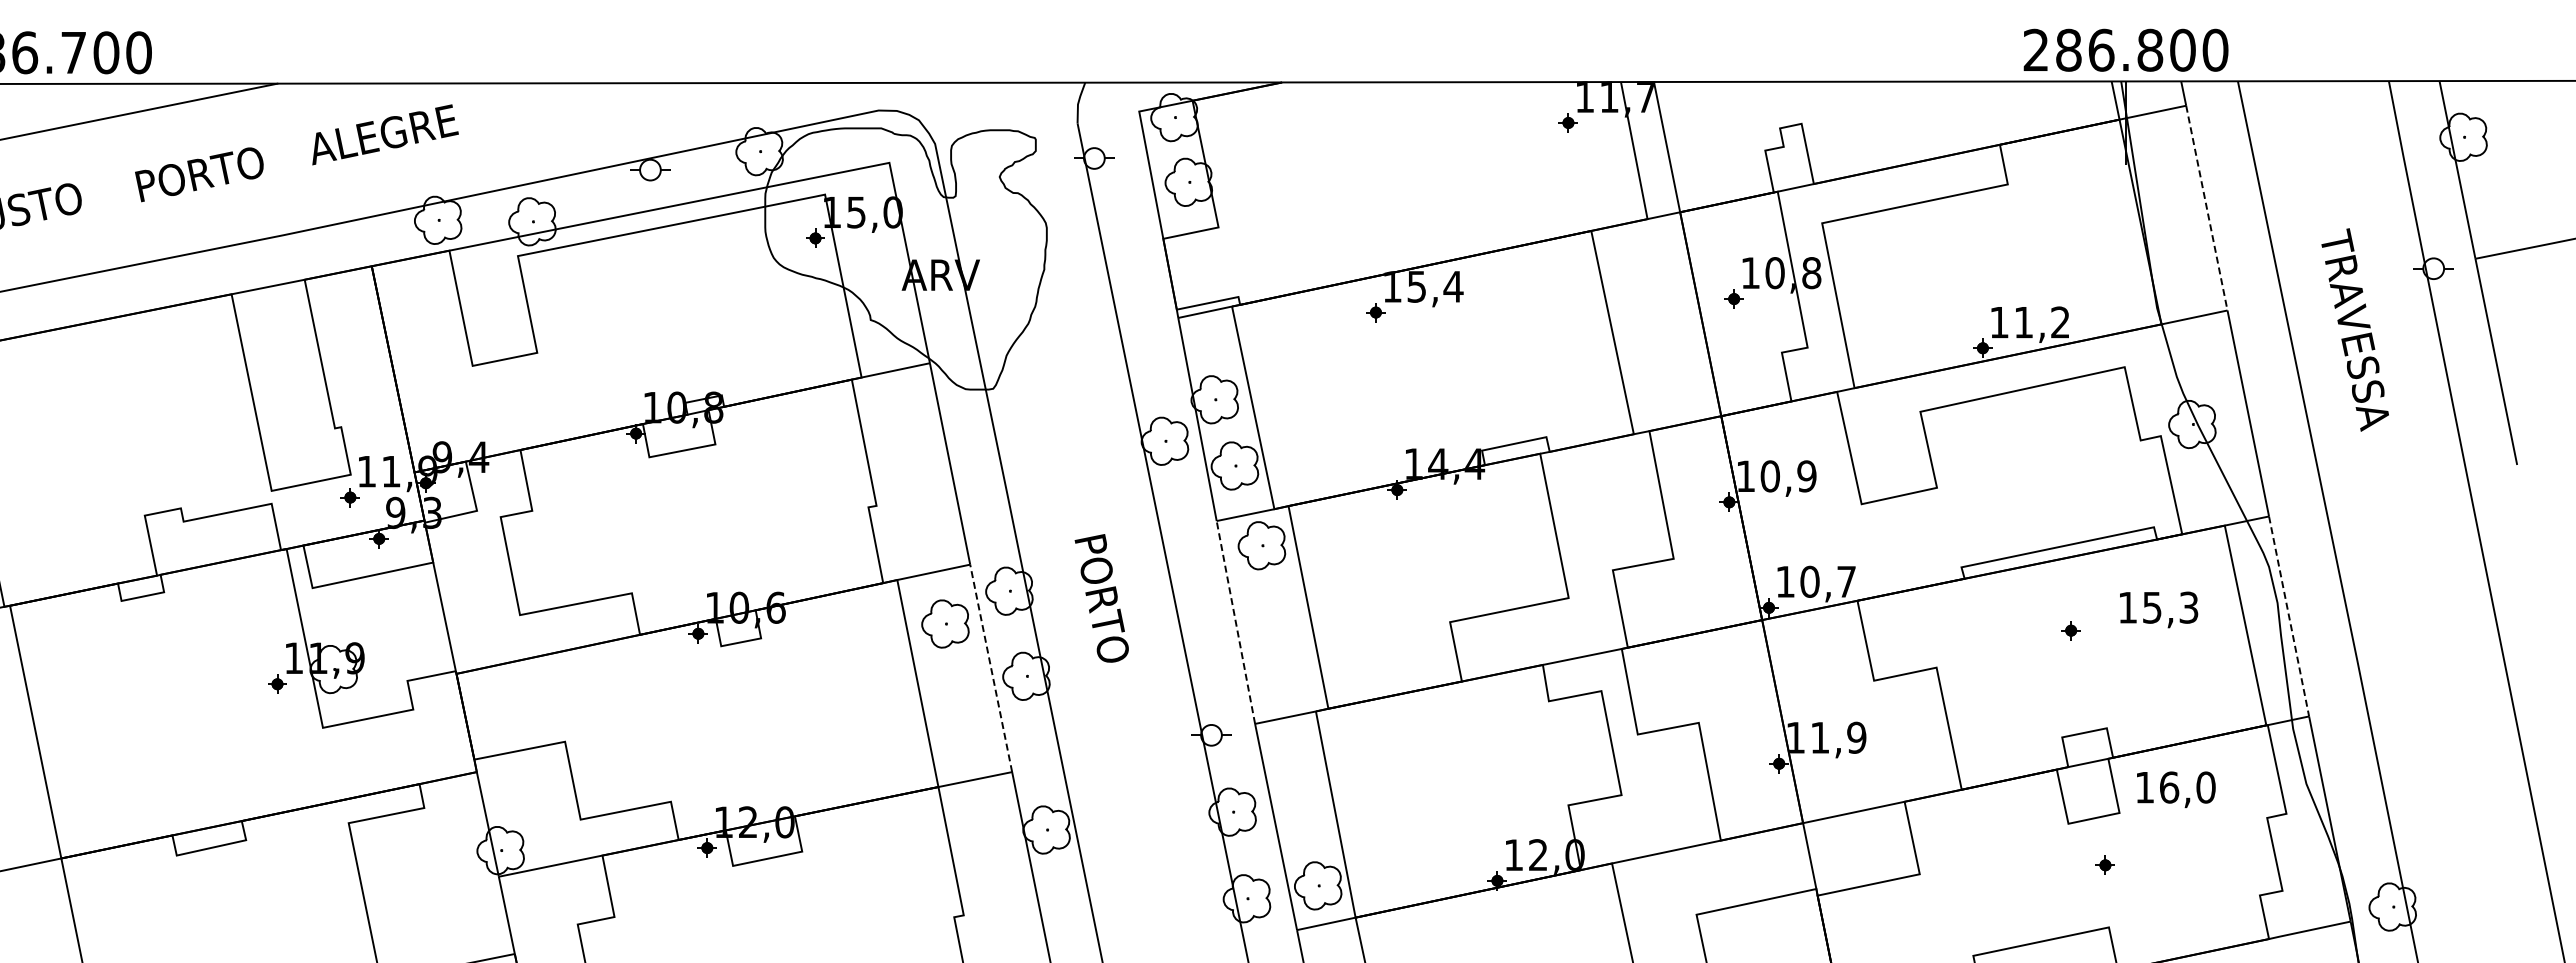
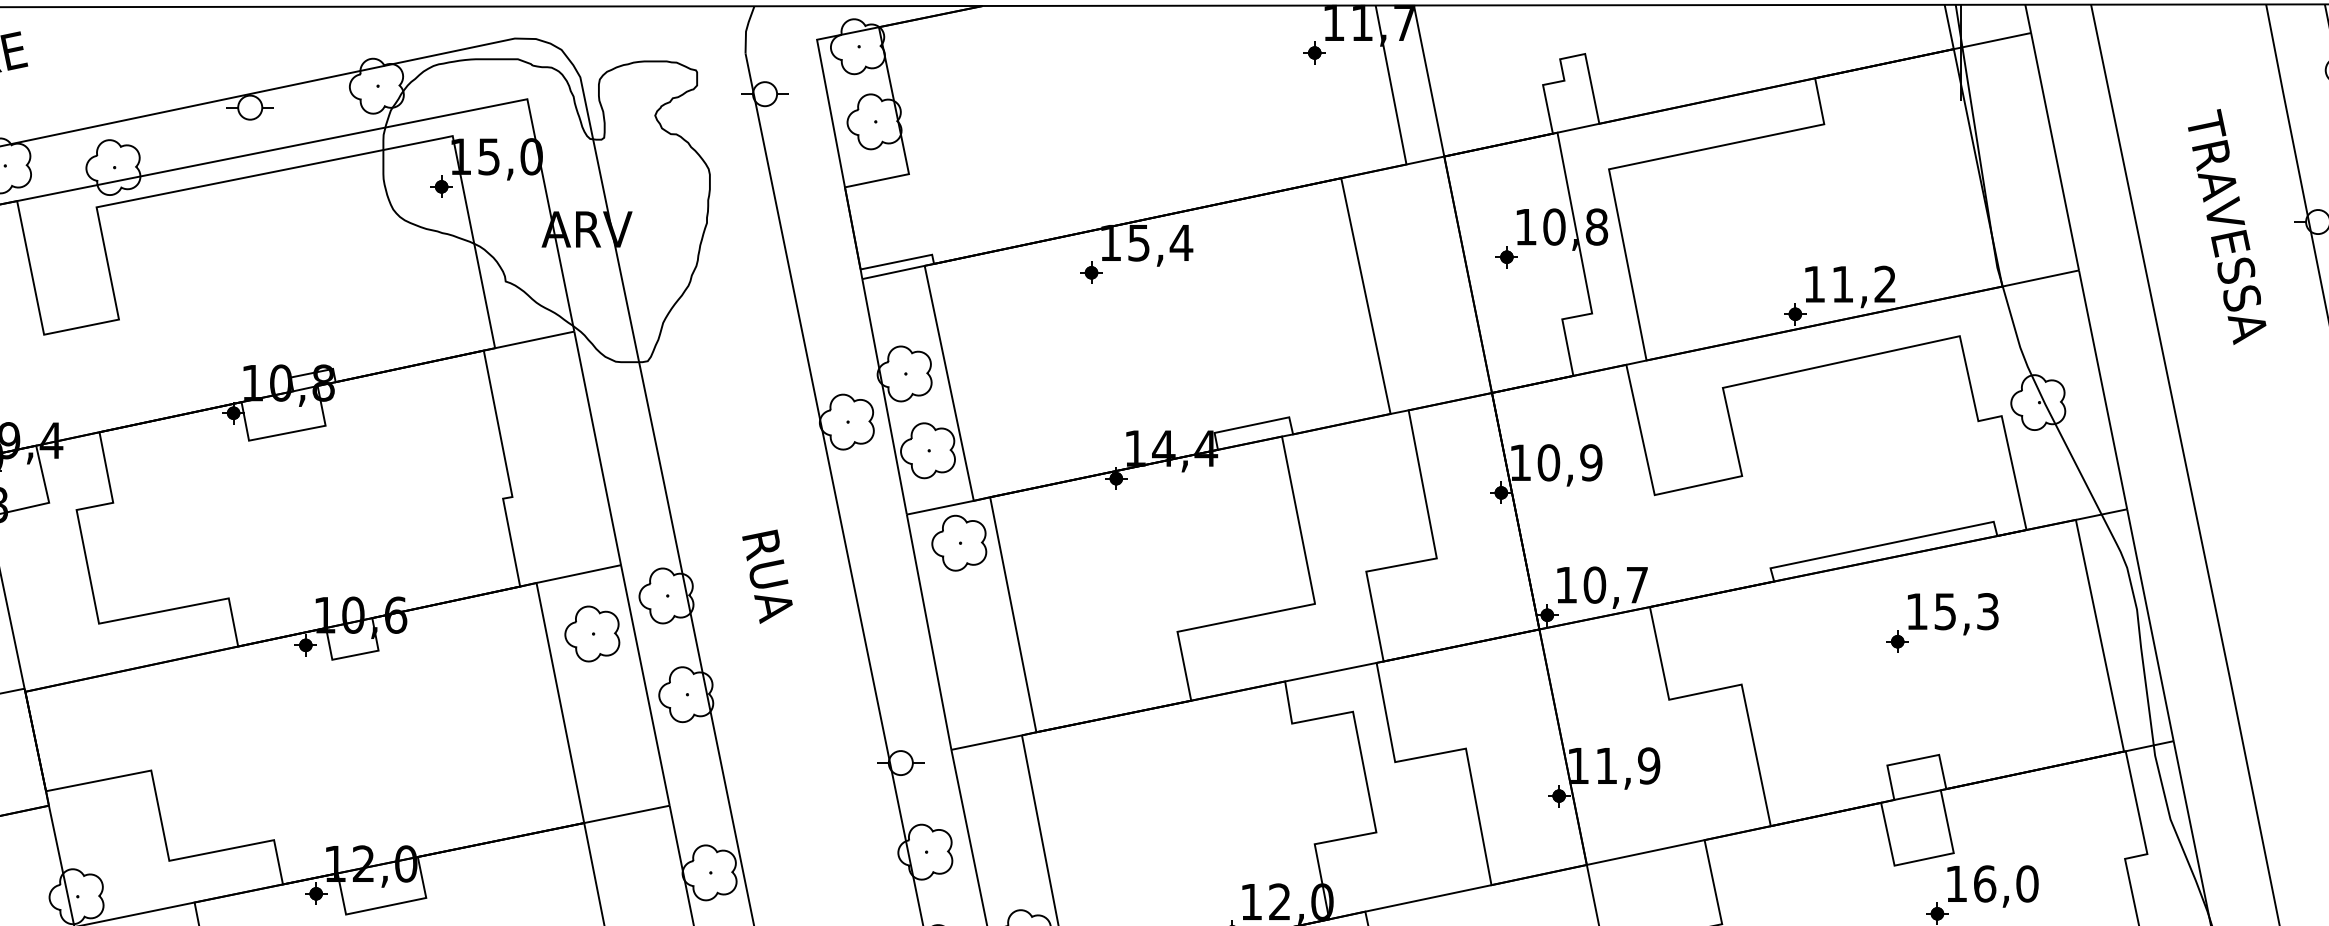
line: (2206, 208) -> (2054, 152), dashed -> solid
text: (2354, 329) -> (2226, 226), moved
text: (1103, 601) -> (775, 607), PORTO -> RUA
text: (2159, 609) -> (1953, 613), moved
line: (2289, 616) -> (2150, 625), dashed -> solid
line: (1236, 623) -> (929, 633), dashed -> solid
line: (991, 668) -> (645, 685), dashed -> solid
text: (2176, 789) -> (1993, 886), moved

